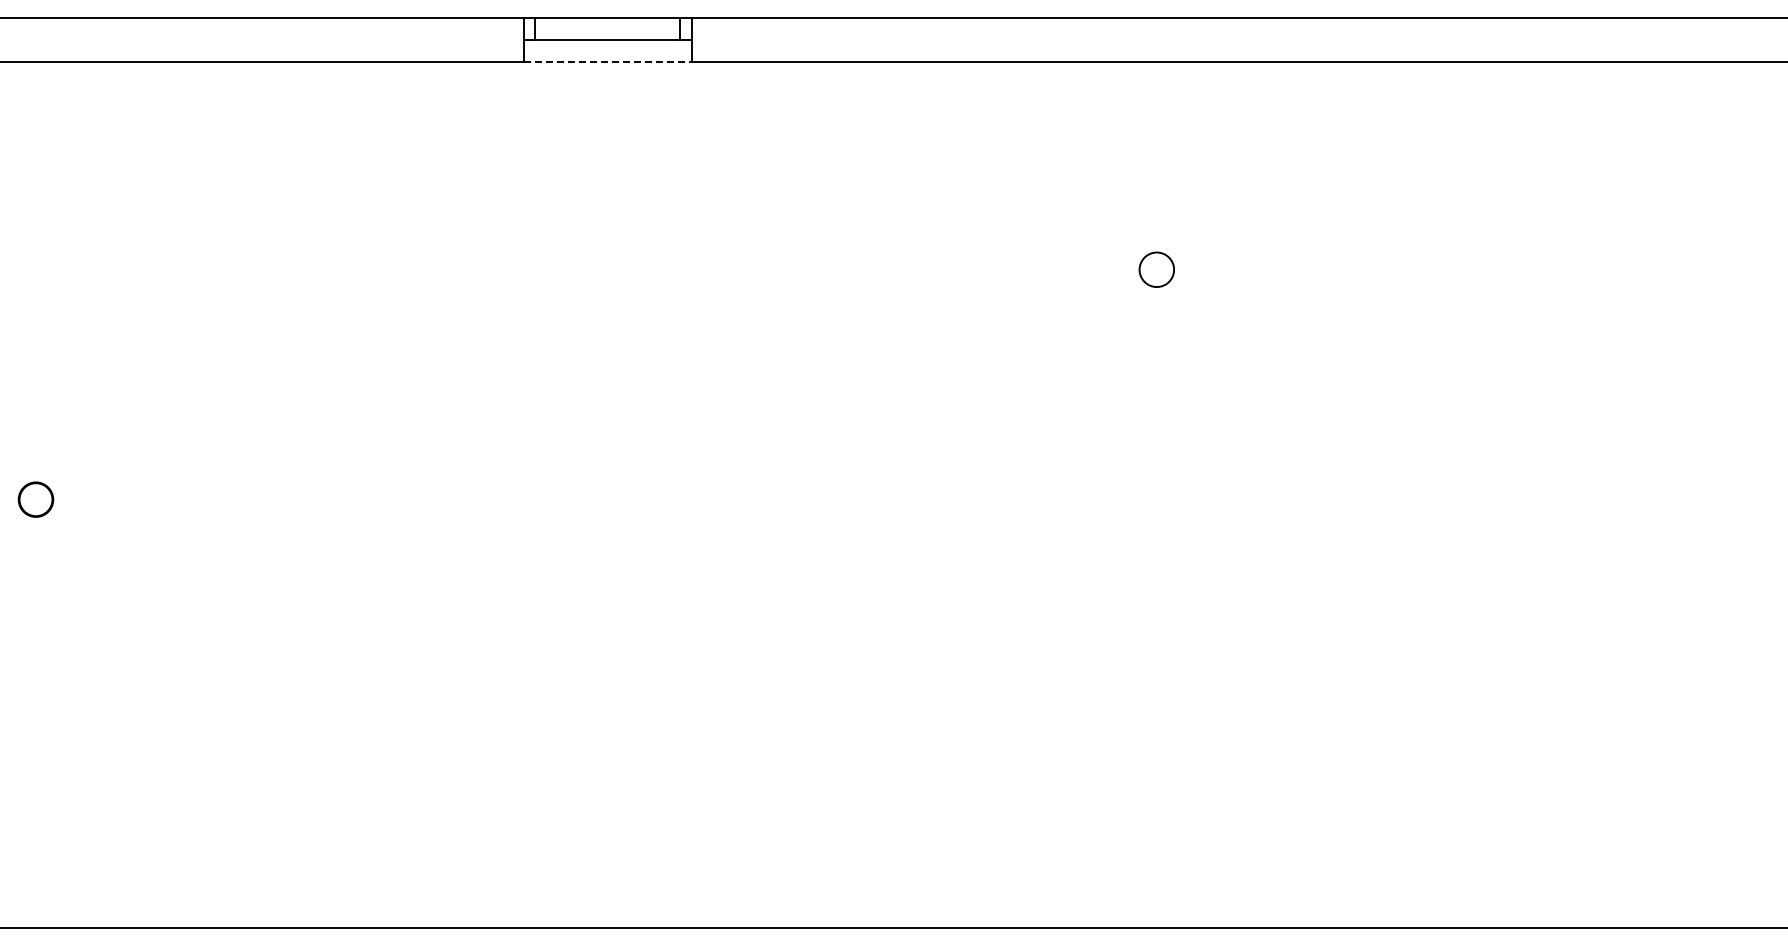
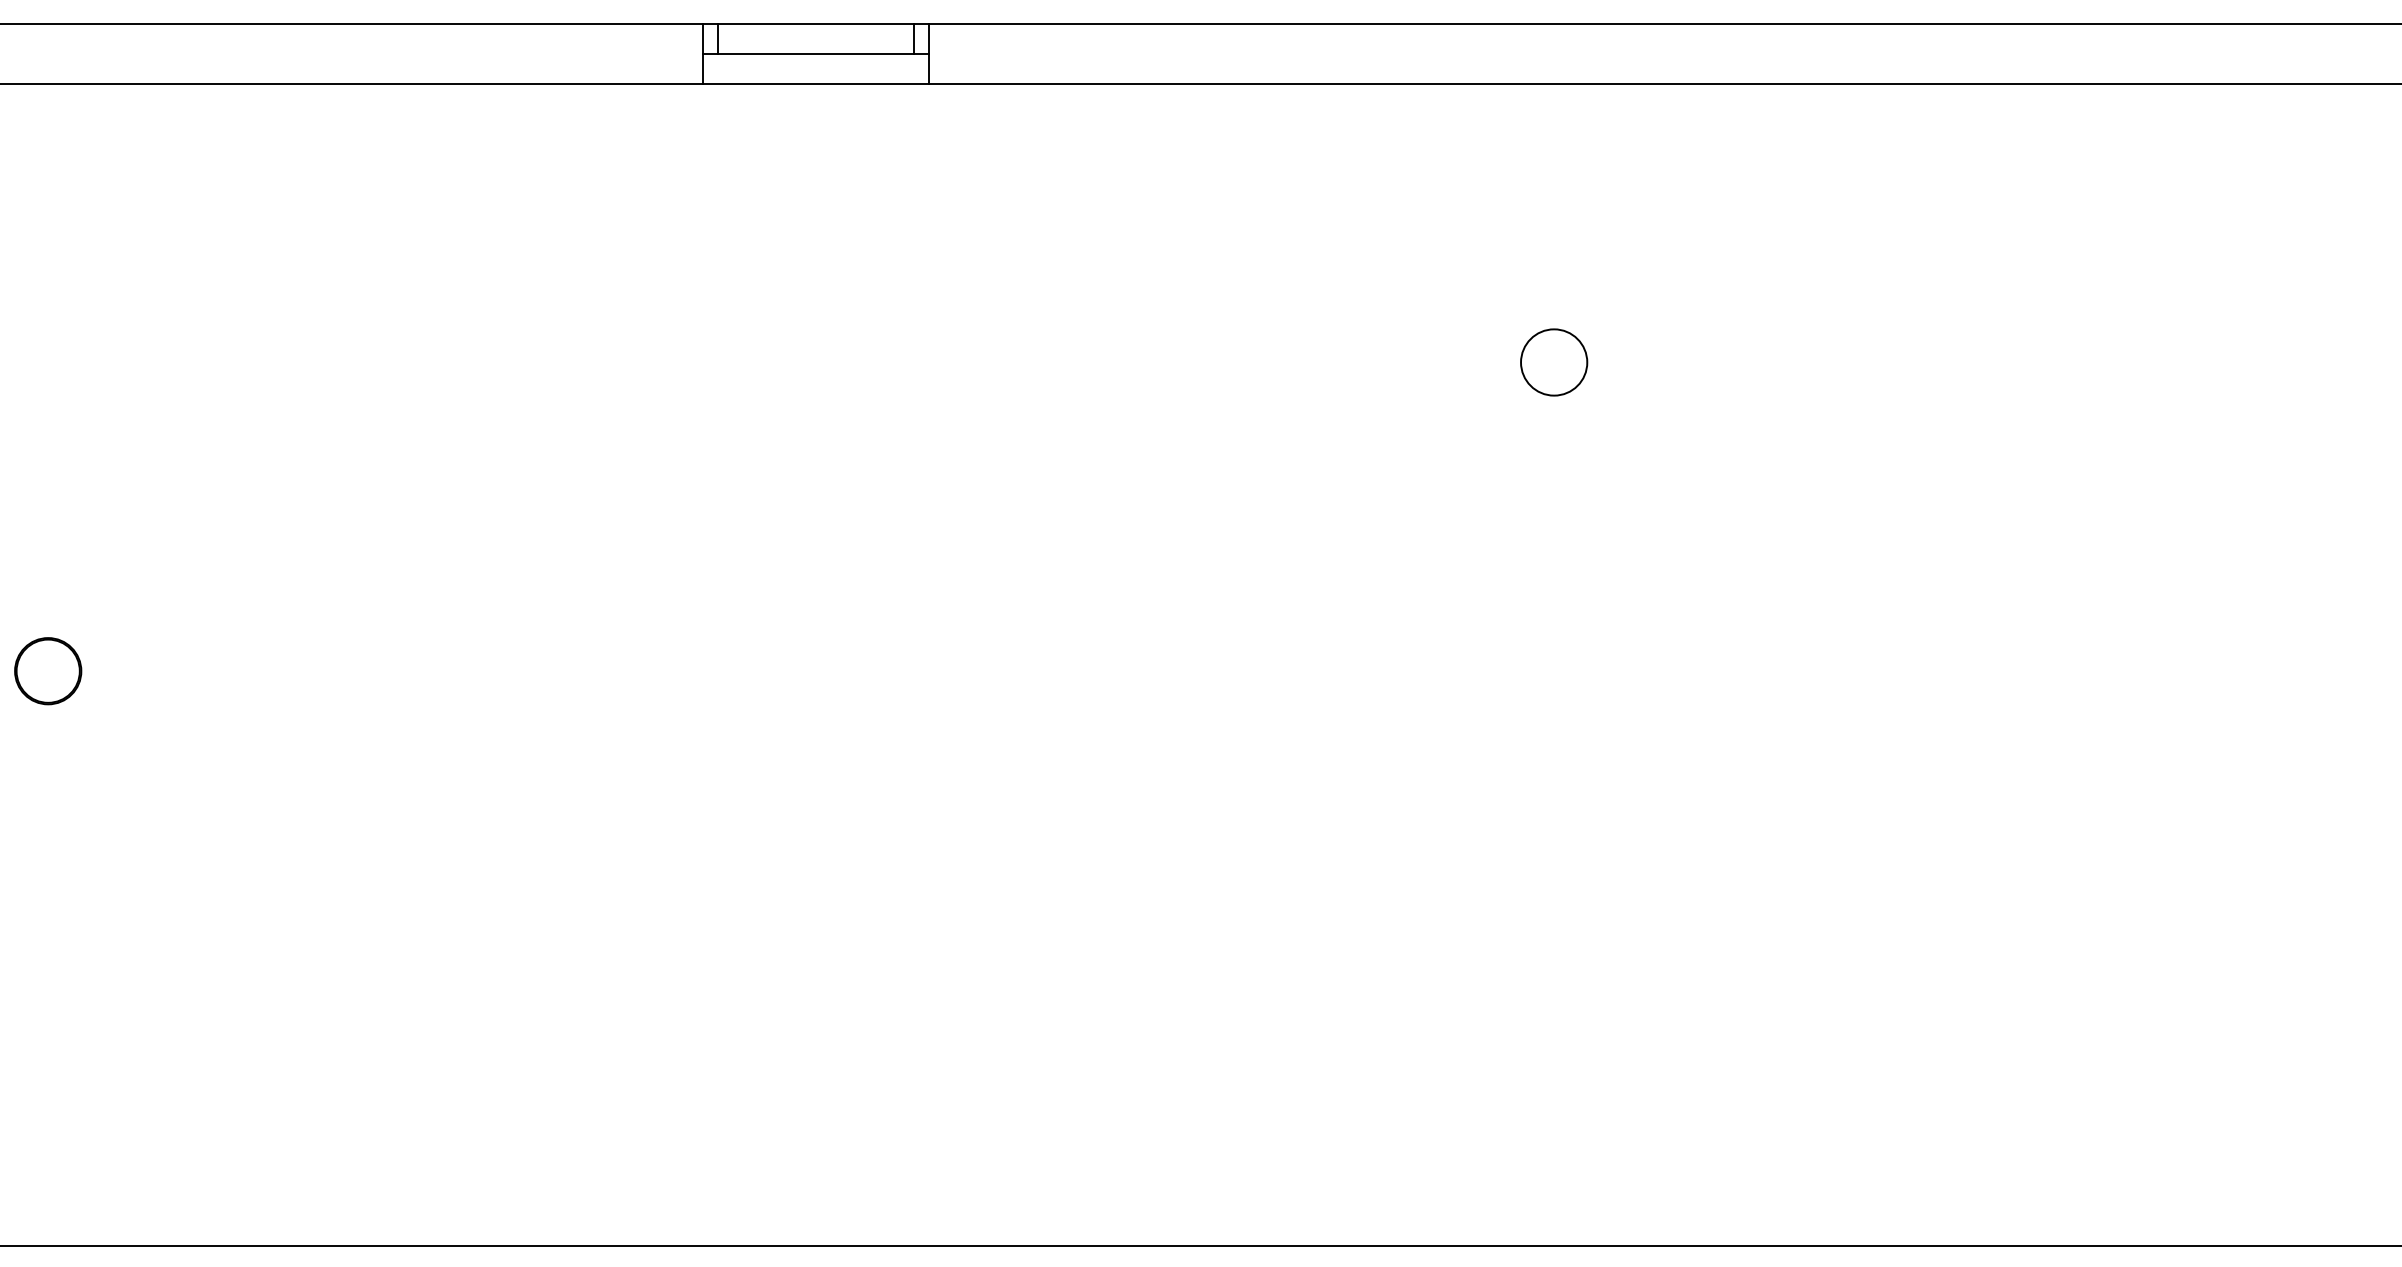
line: (608, 62) -> (817, 83), dashed -> solid
circle: (1156, 269) -> (1553, 362), size x1.43
part: (35, 499) -> (47, 671), size x1.43

